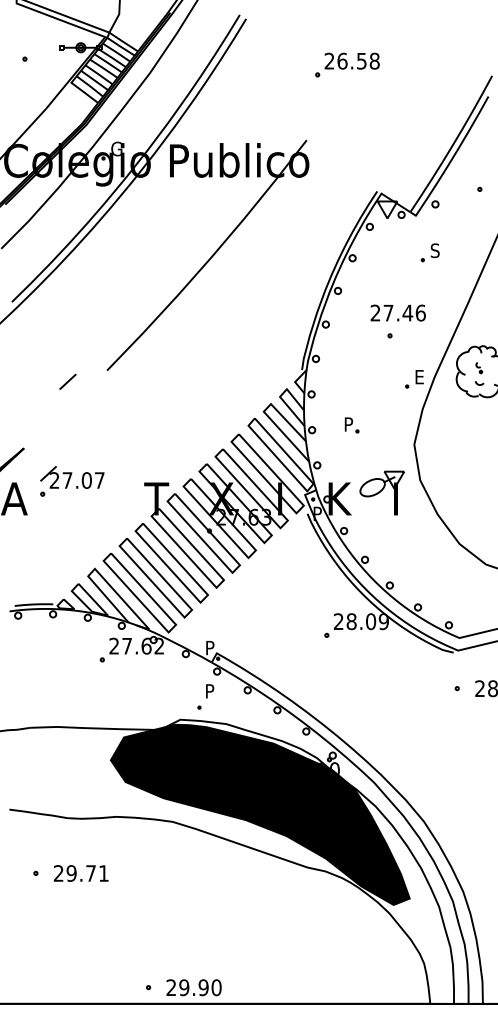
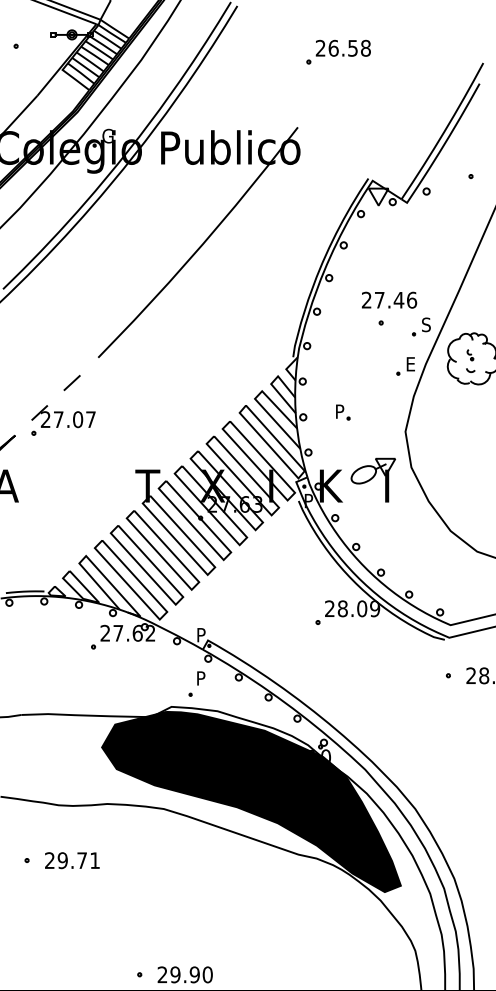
part: (429, 252) -> (420, 326), moved
line: (67, 381) -> (71, 382), moved
part: (72, 481) -> (63, 420), moved

